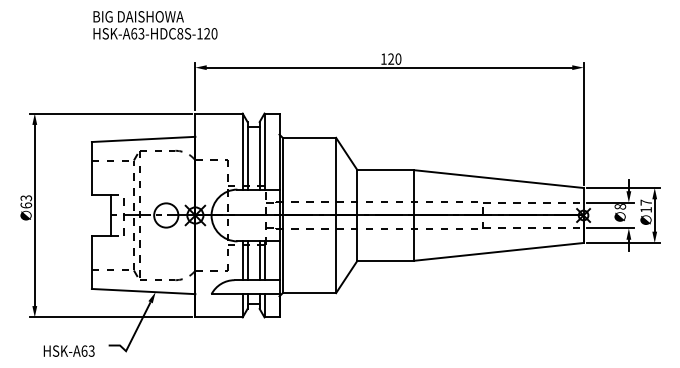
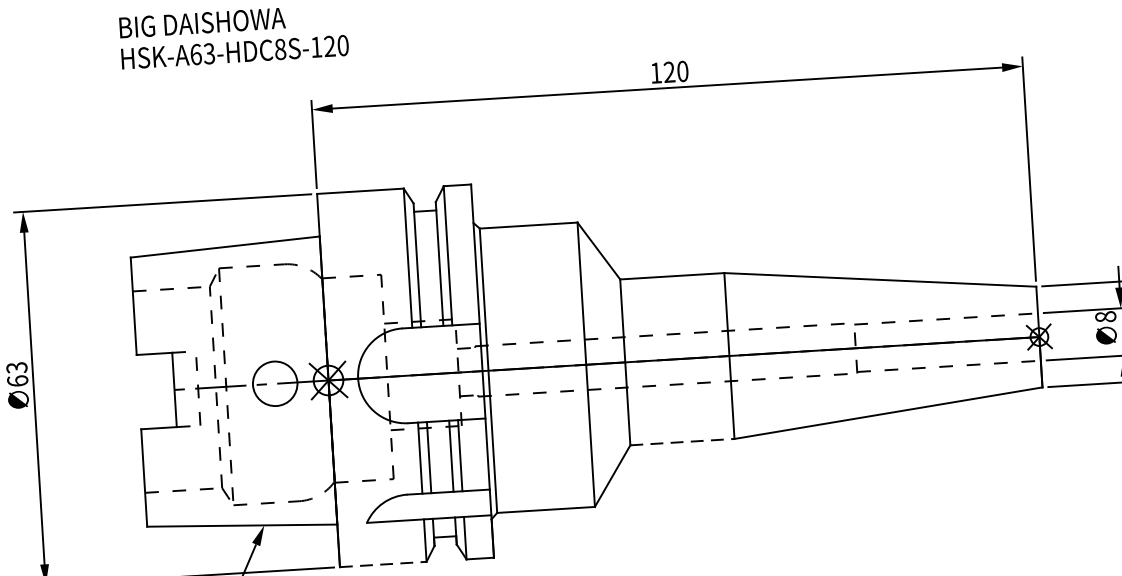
line: (386, 260) -> (683, 441), solid -> dashed
line: (219, 317) -> (384, 564), solid -> dashed

